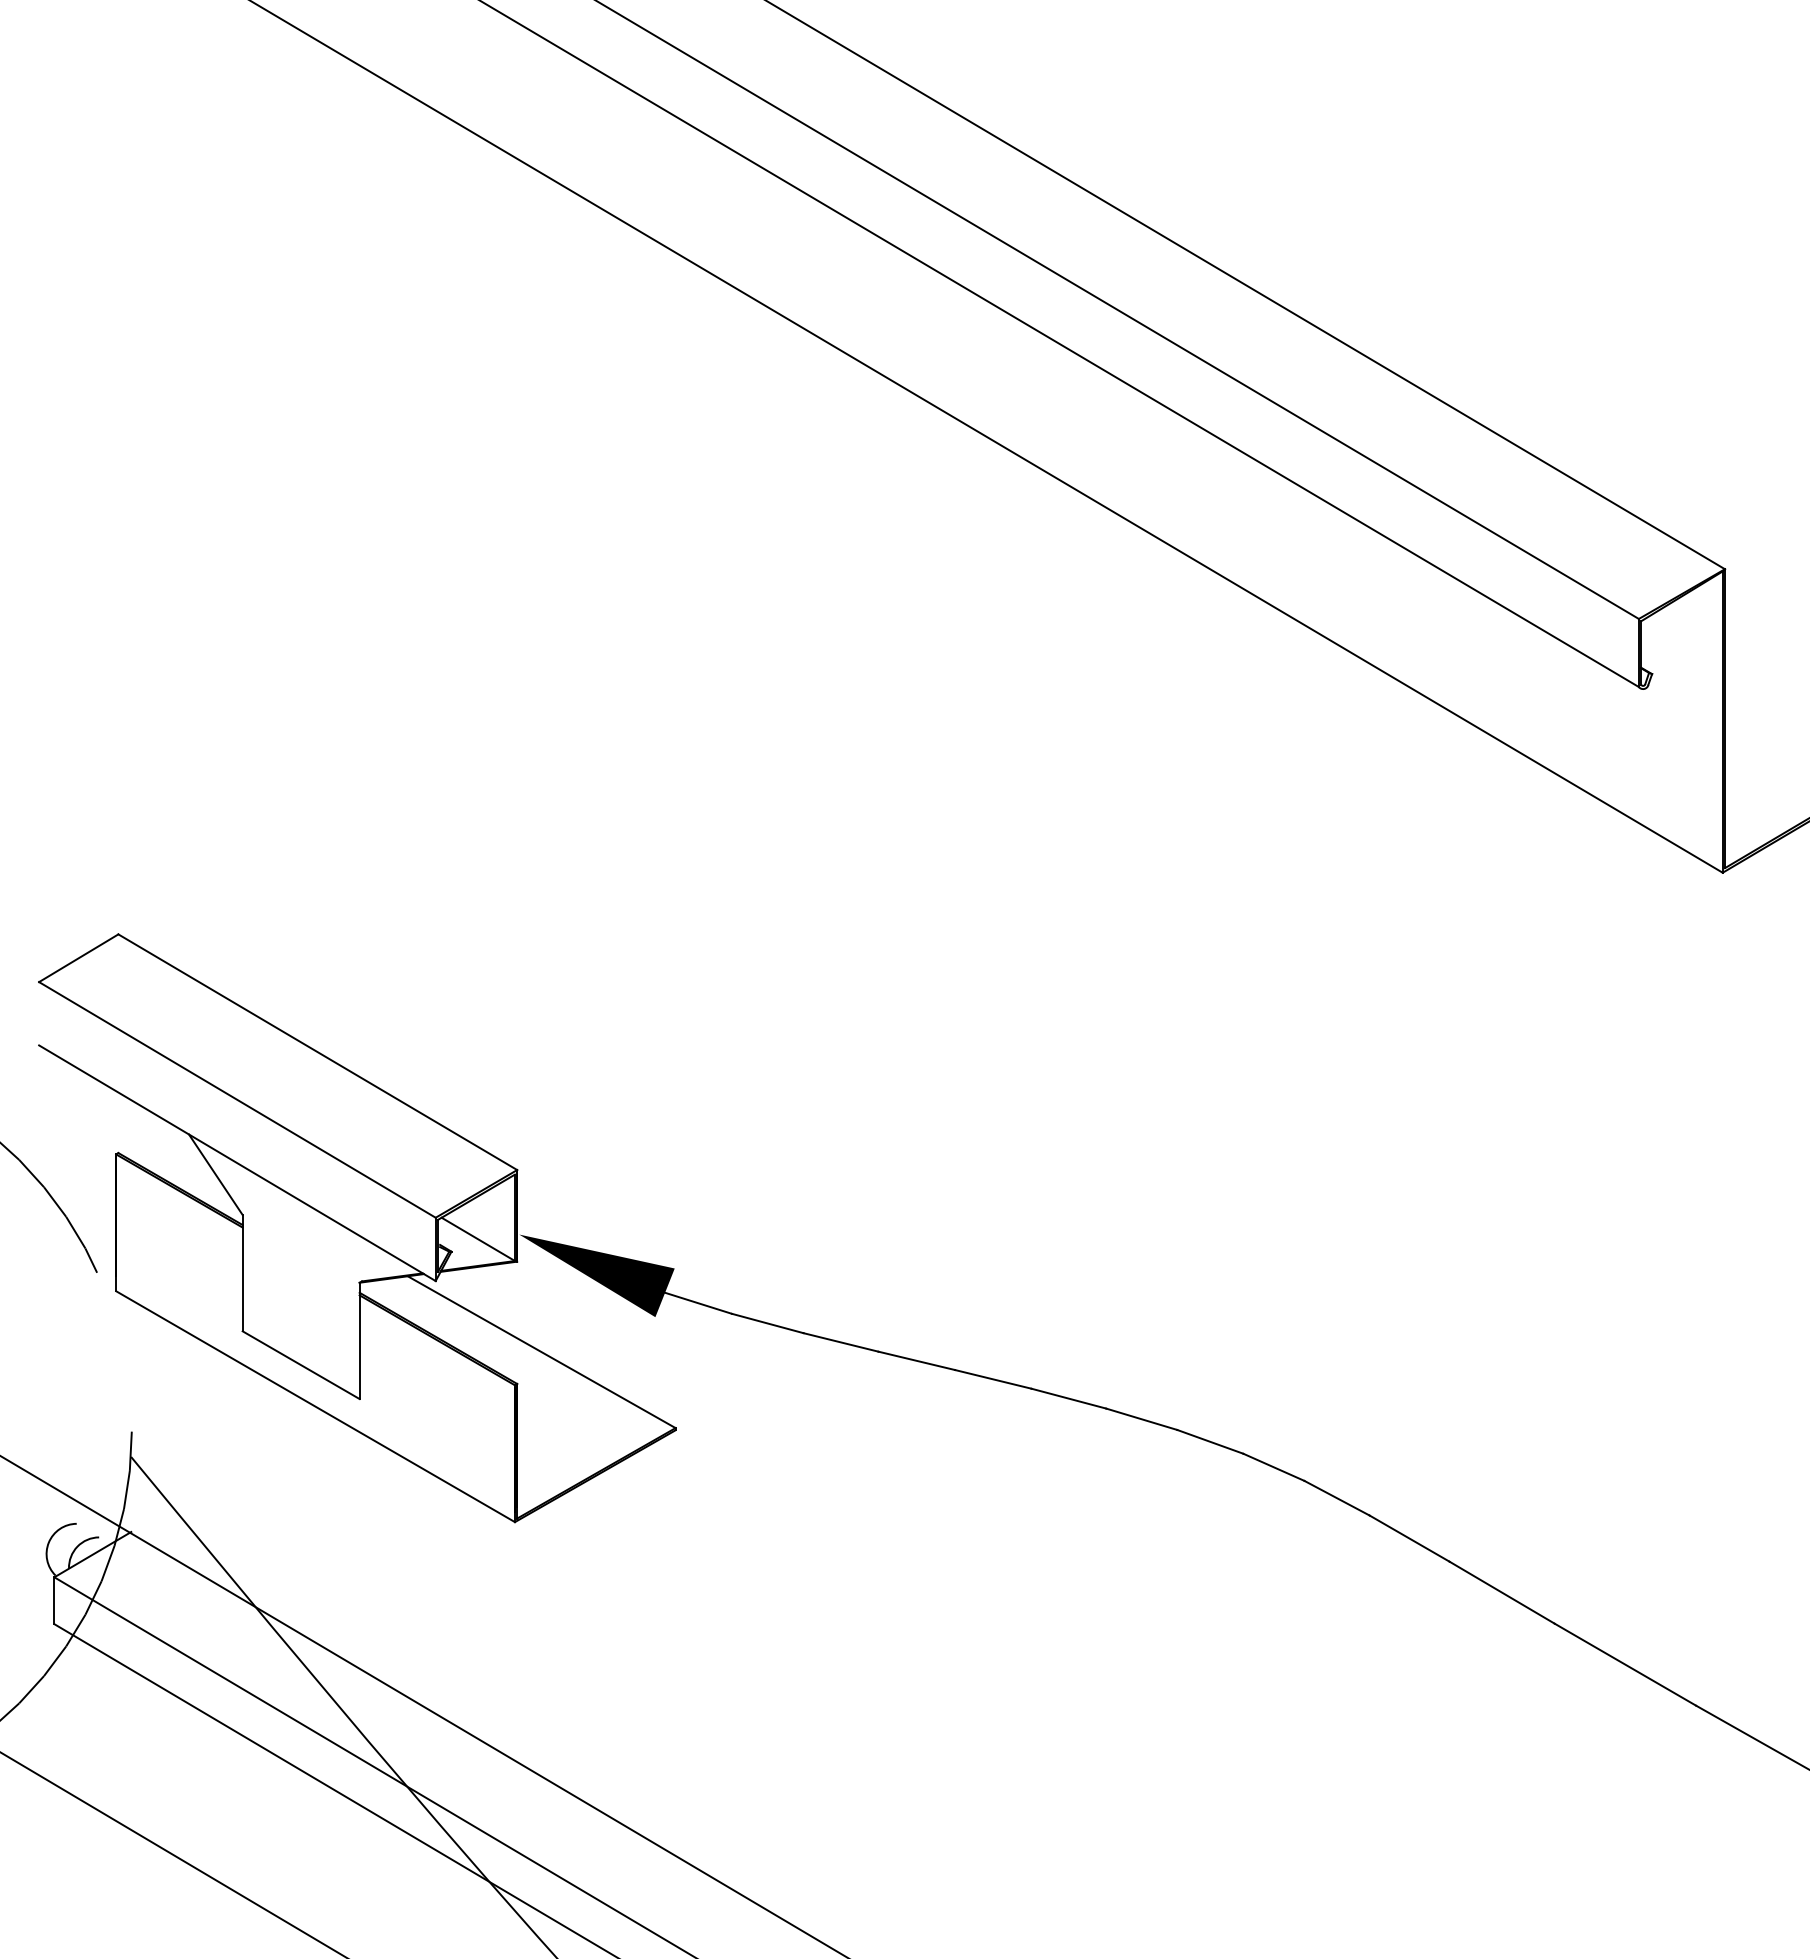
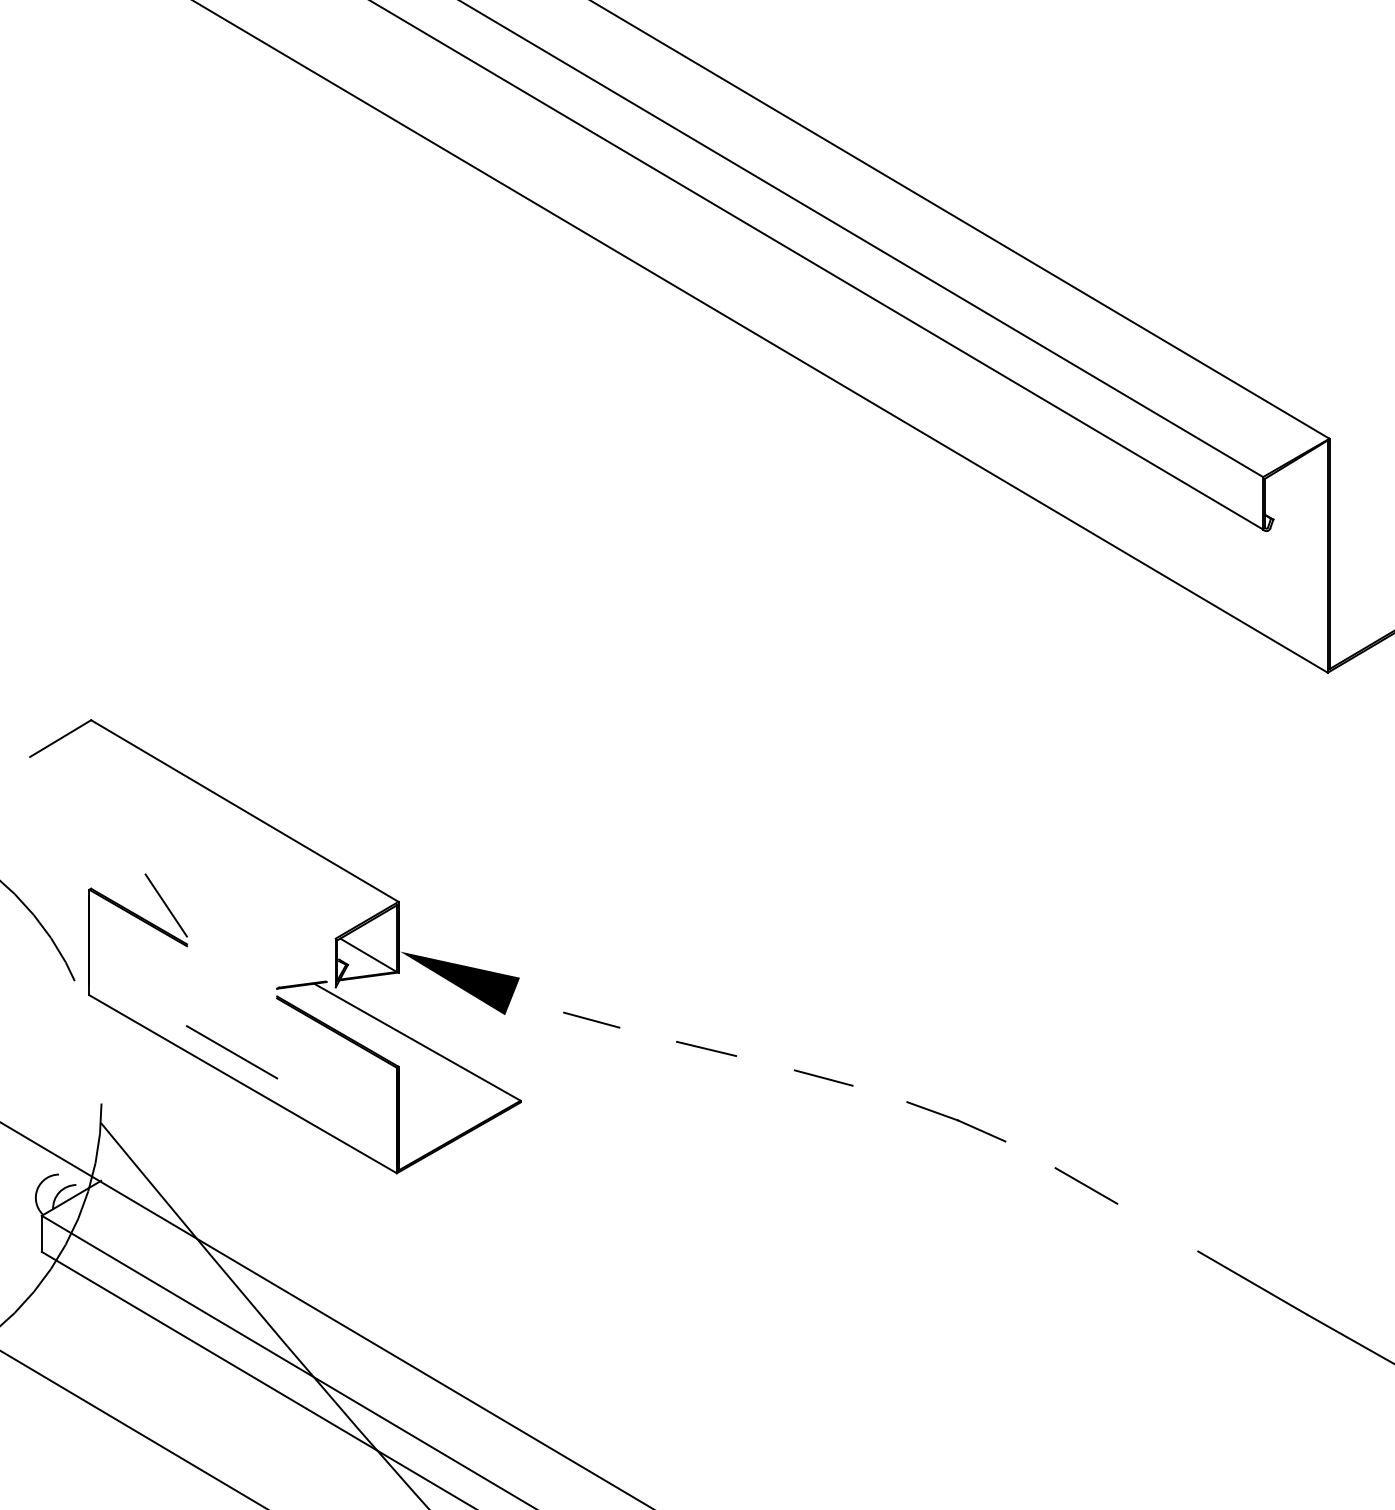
line: (237, 1099) -> (182, 847), removed
line: (237, 1163) -> (182, 896), removed
line: (242, 1273) -> (186, 981), removed
line: (698, 1302) -> (538, 1003), removed
line: (359, 1340) -> (277, 1033), removed
line: (840, 1342) -> (647, 1034), removed
line: (993, 1379) -> (765, 1063), removed
line: (1141, 1418) -> (879, 1093), removed
line: (1336, 1497) -> (1030, 1154), removed
line: (1501, 1592) -> (1157, 1227), removed

